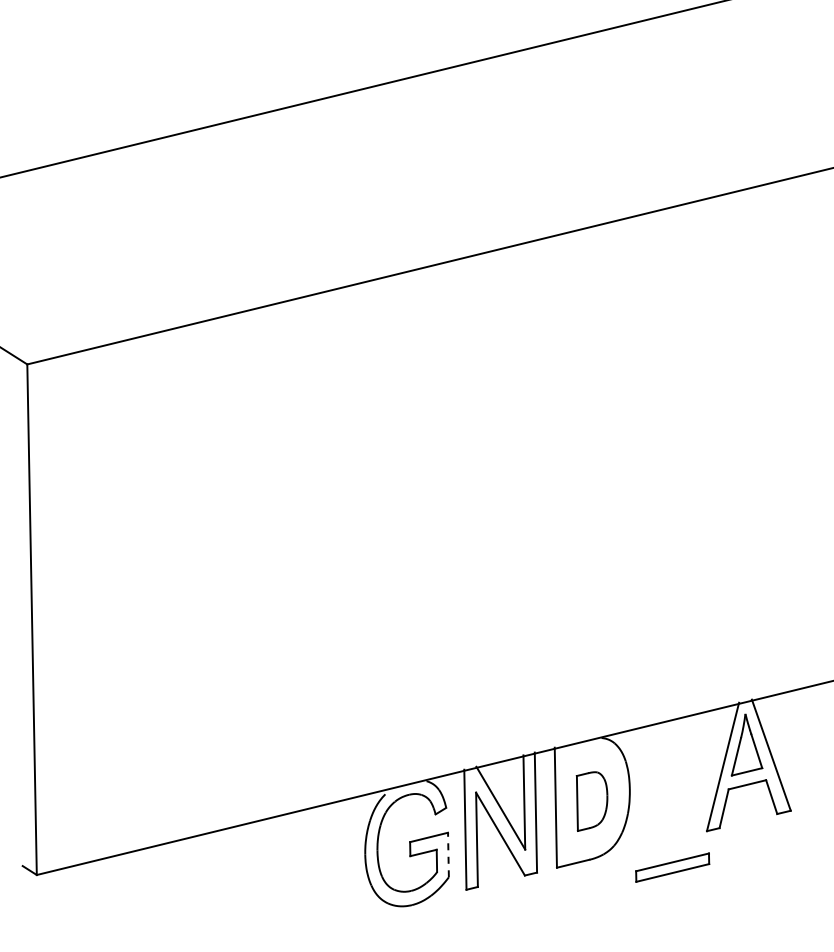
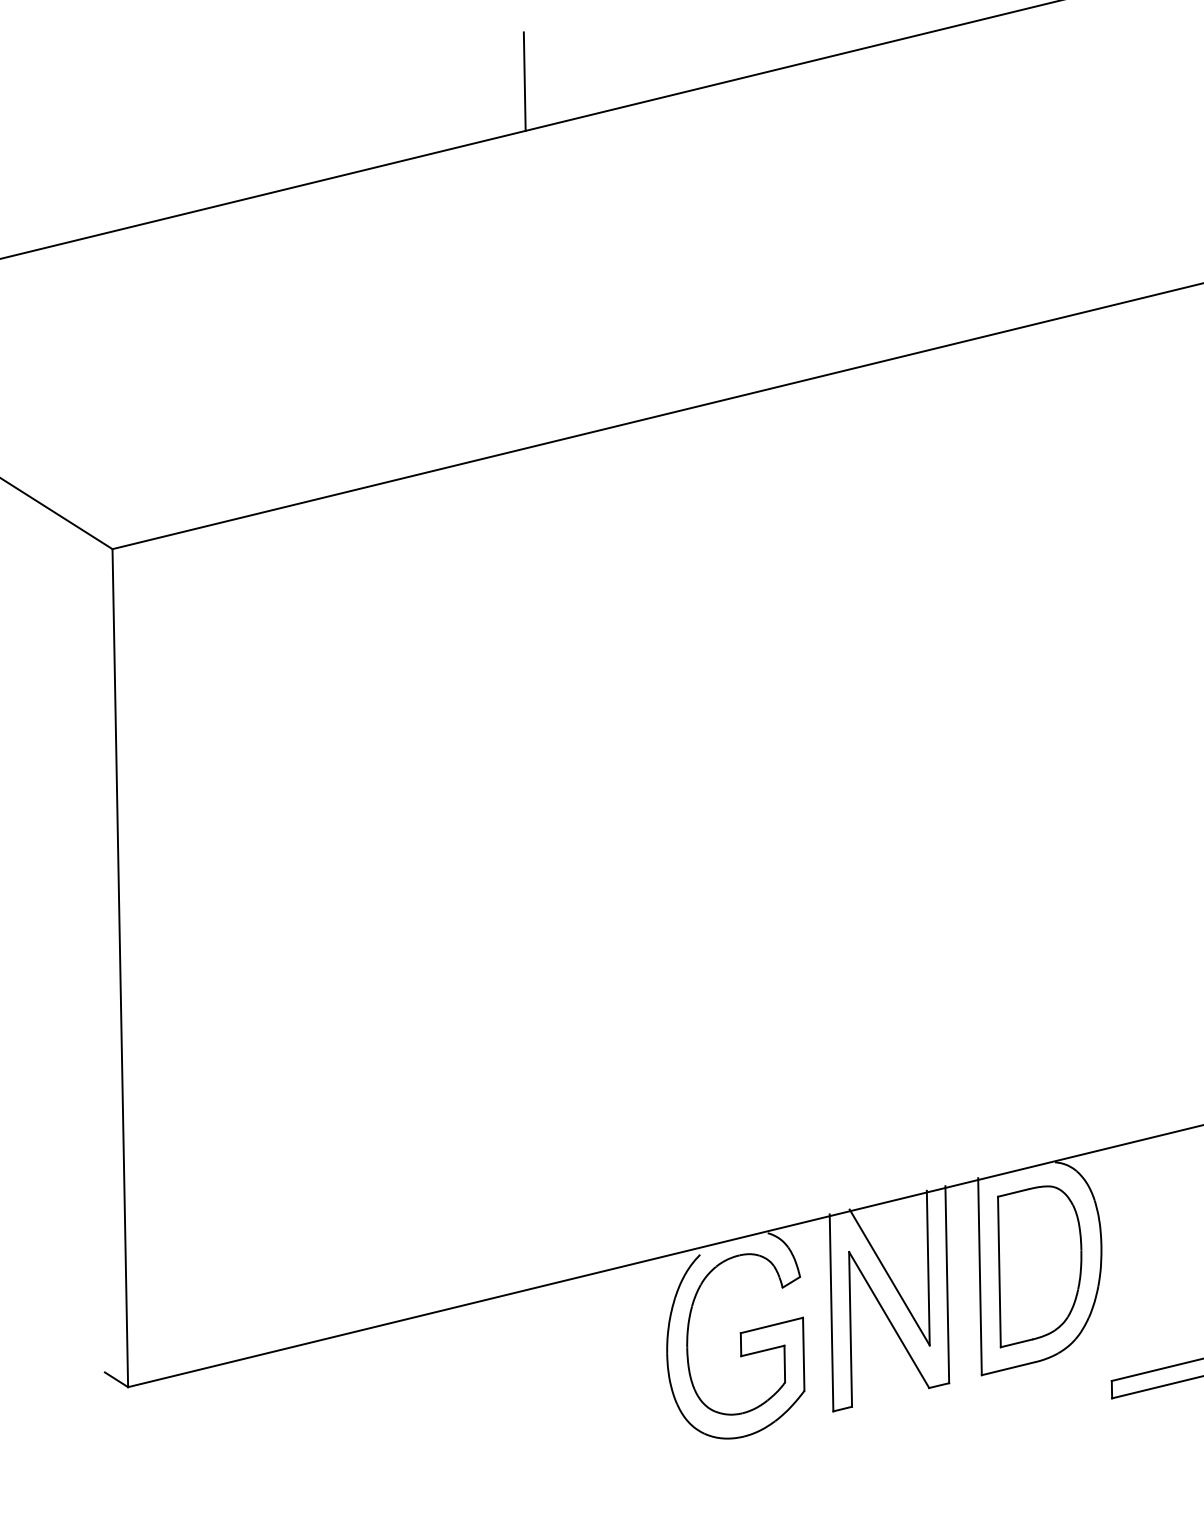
line: (278, 79) -> (524, 81), added
part: (591, 801) -> (1038, 1266), size x1.67
line: (448, 854) -> (803, 1353), dashed -> solid

